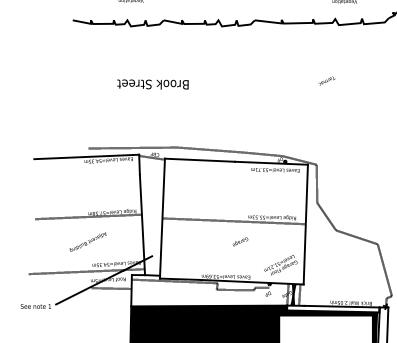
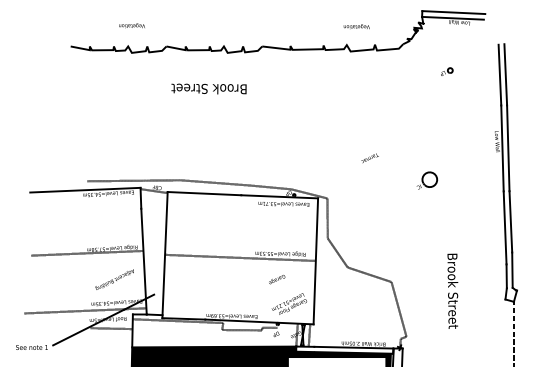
text: (326, 81) -> (369, 158), moved
text: (152, 84) -> (208, 88), moved
text: (87, 241) -> (114, 279), moved
text: (240, 241) -> (277, 279), moved

